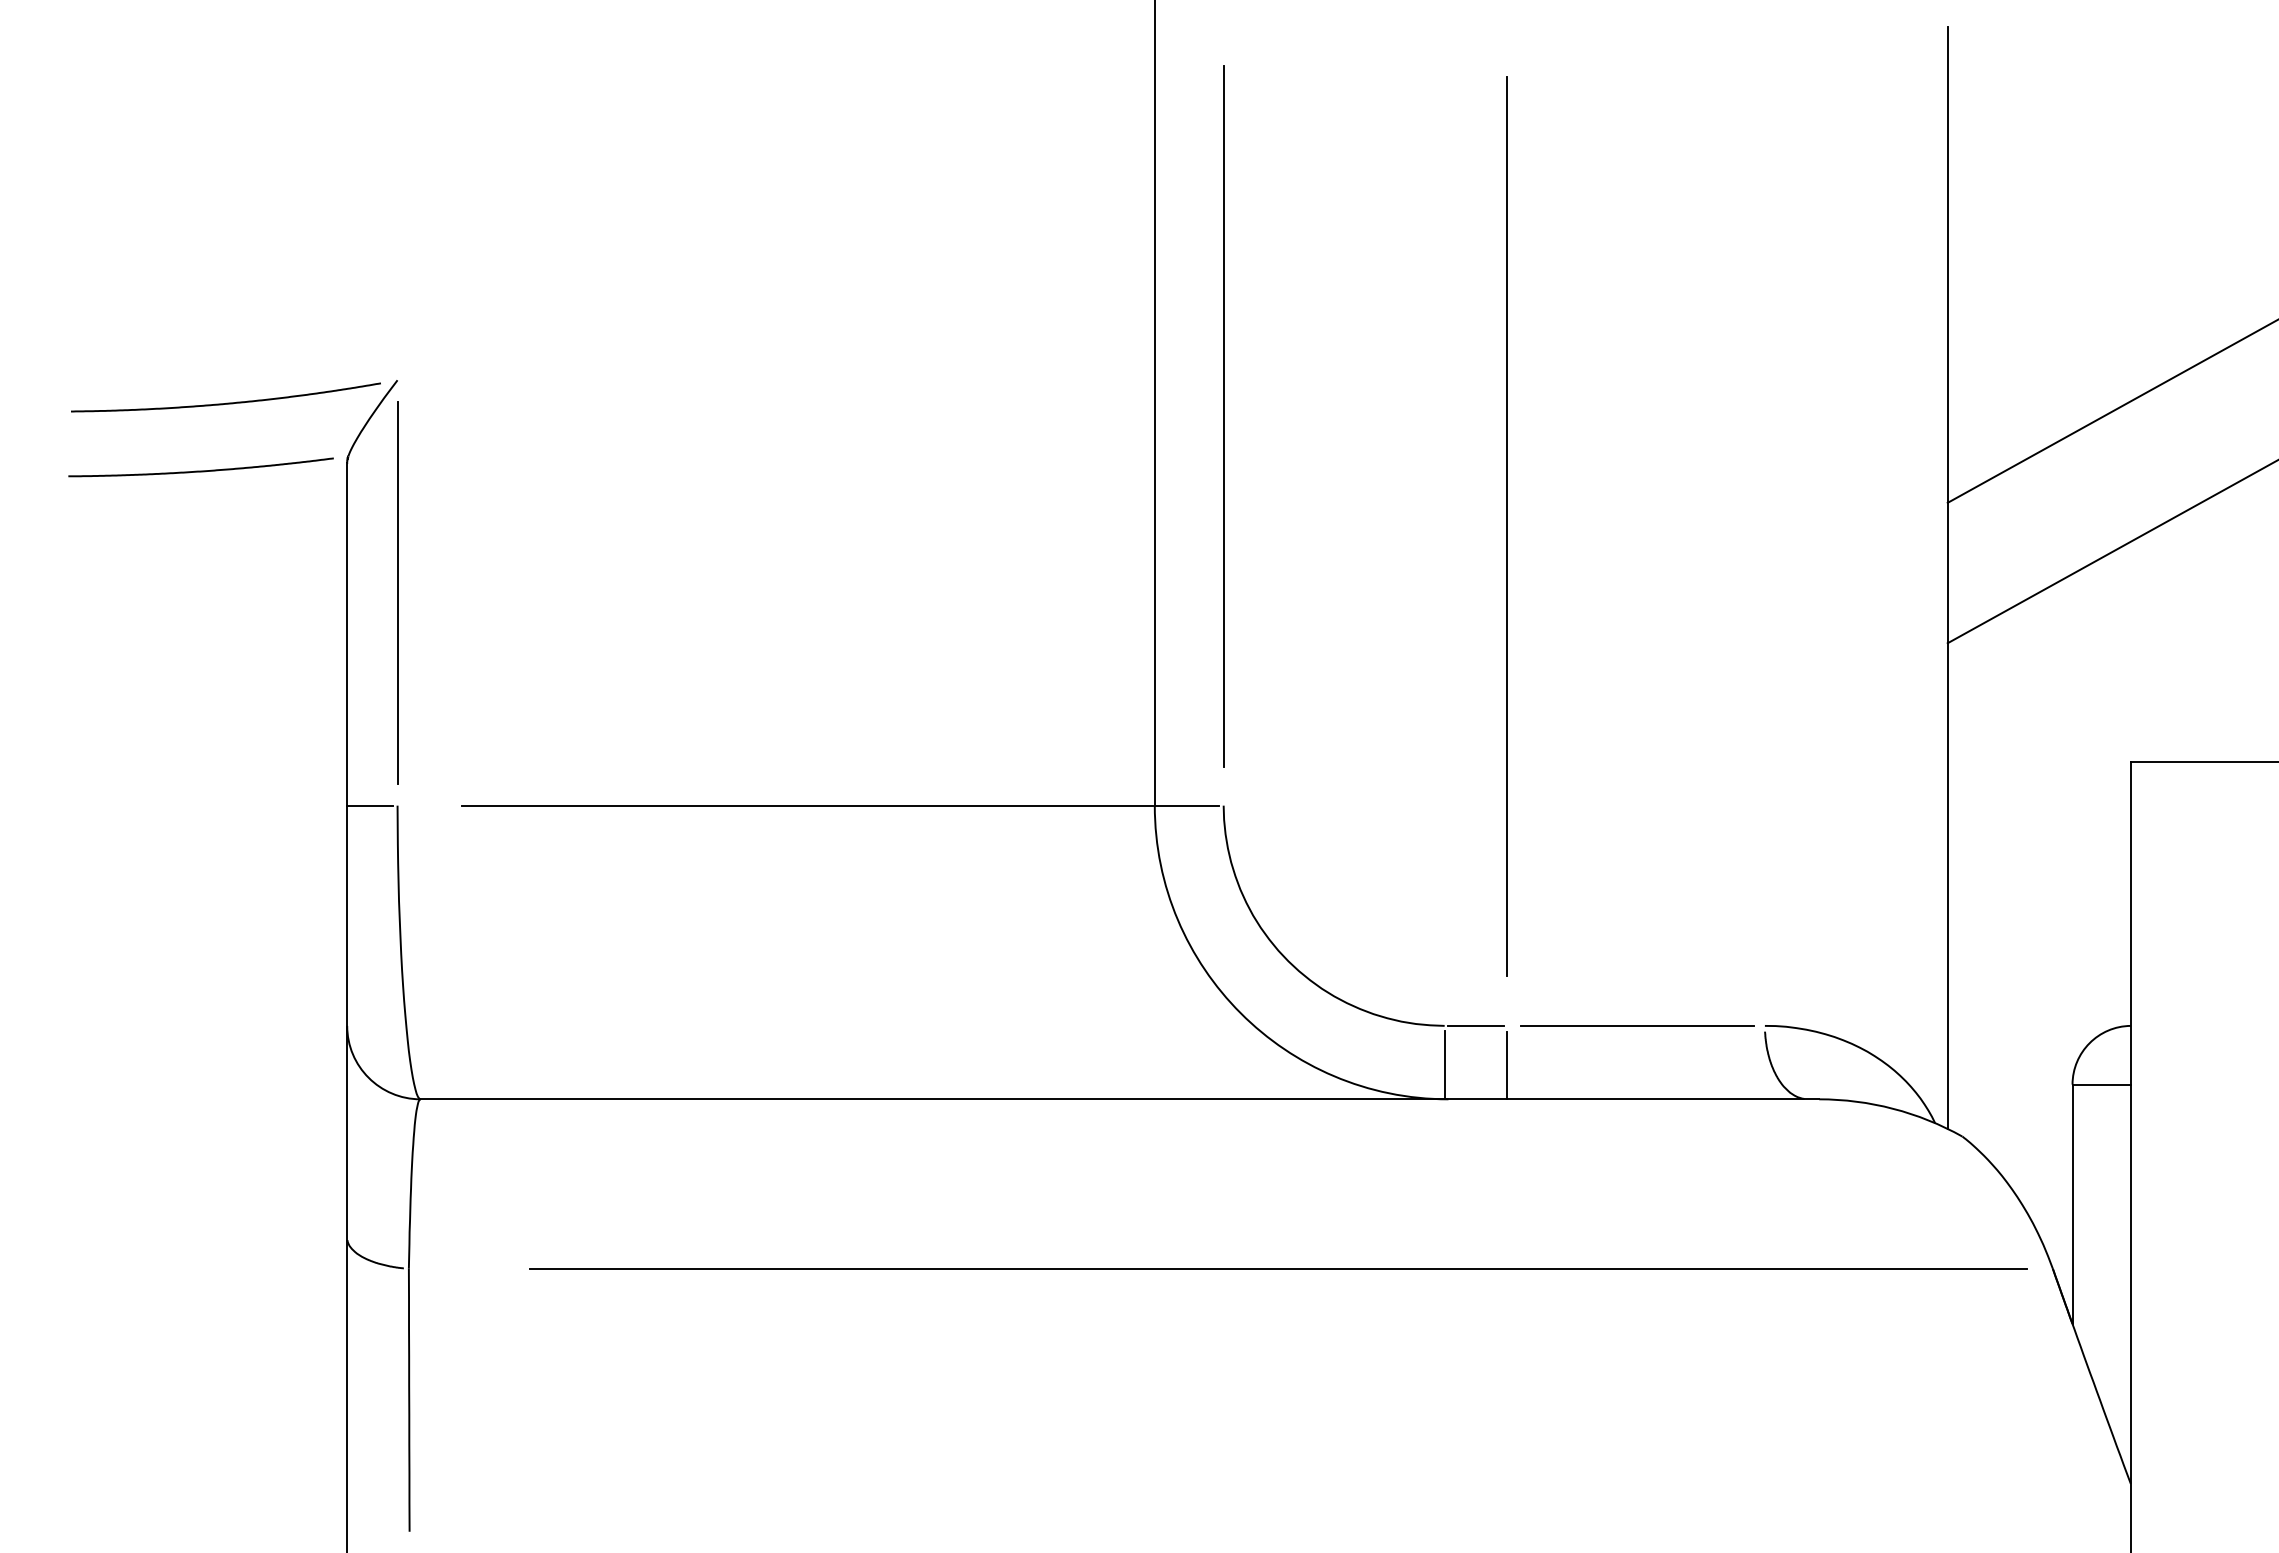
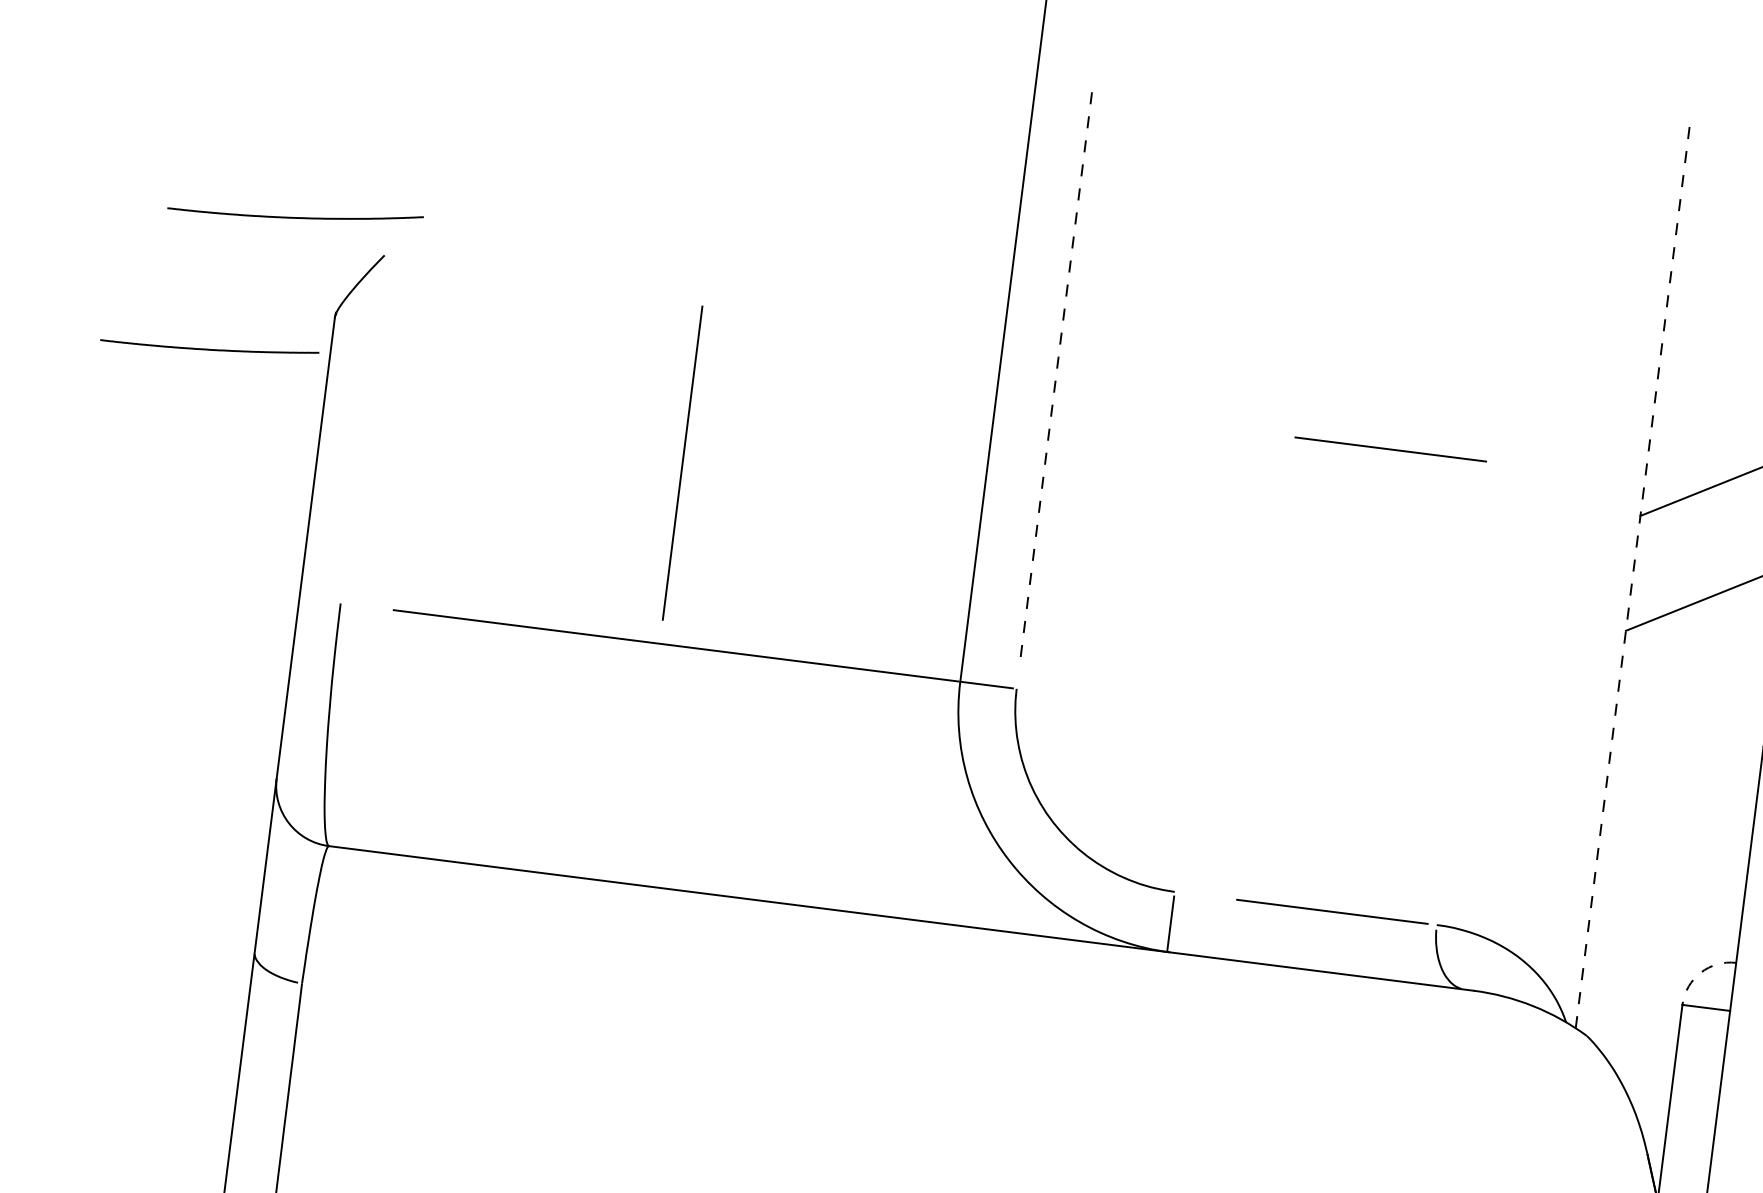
curve: (226, 402) -> (295, 216), moved
line: (1223, 416) -> (1056, 370), solid -> dashed
line: (1637, 460) -> (1390, 449), added
curve: (200, 470) -> (208, 348), moved
line: (1507, 526) -> (1277, 489), removed
line: (1947, 578) -> (1632, 577), solid -> dashed
line: (397, 592) -> (682, 462), moved
line: (370, 805) -> (318, 600), removed
line: (1475, 1025) -> (1200, 894), removed
arc: (2089, 1043) -> (1700, 972), solid -> dashed
line: (1507, 1065) -> (1222, 930), removed
line: (1278, 1268) -> (1013, 1073), removed

